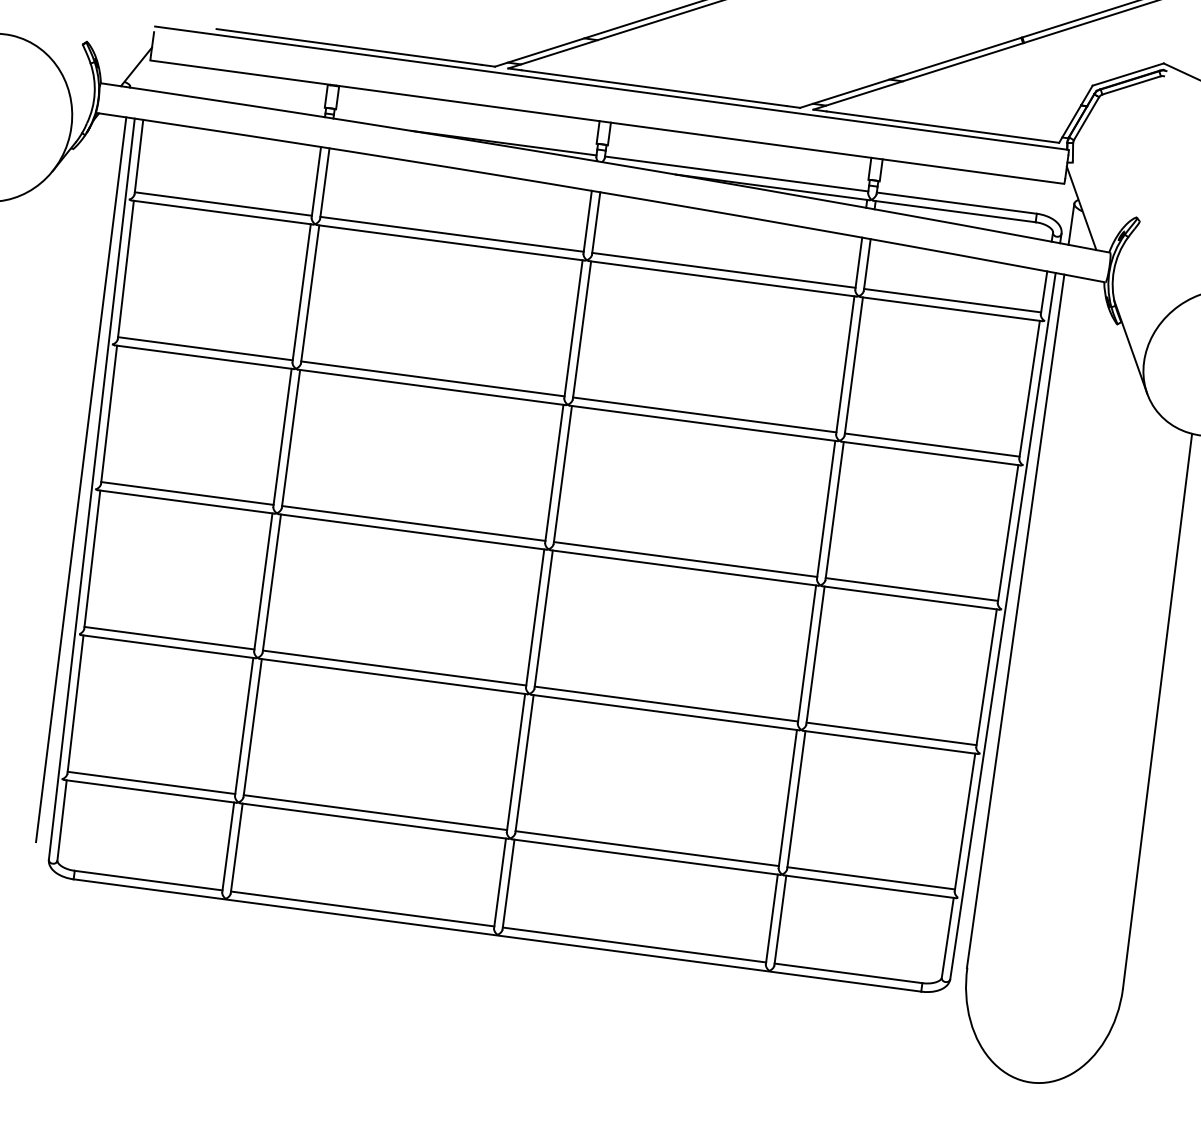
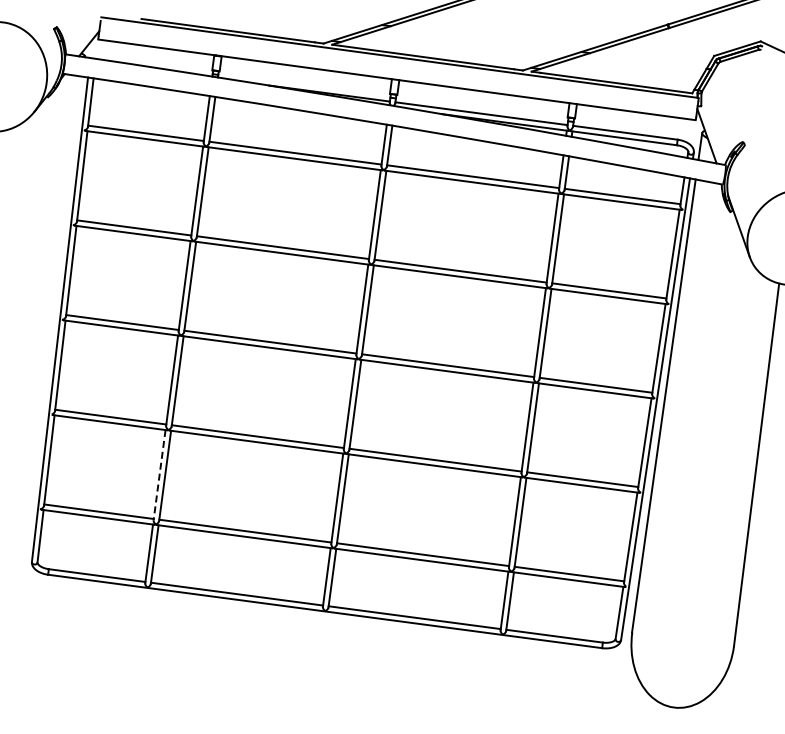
line: (80, 479) -> (52, 313), removed
line: (244, 727) -> (159, 475), solid -> dashed

